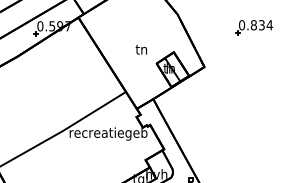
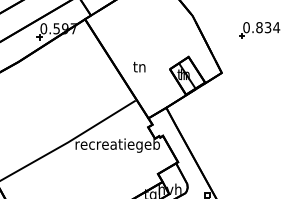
part: (253, 27) -> (259, 30), moved
text: (141, 49) -> (139, 66), moved

